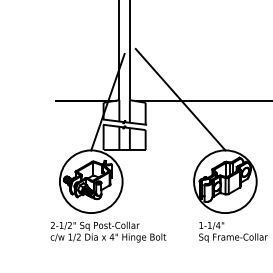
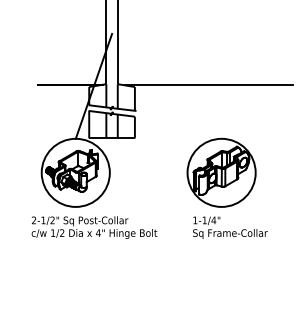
line: (180, 99) -> (172, 83), removed

